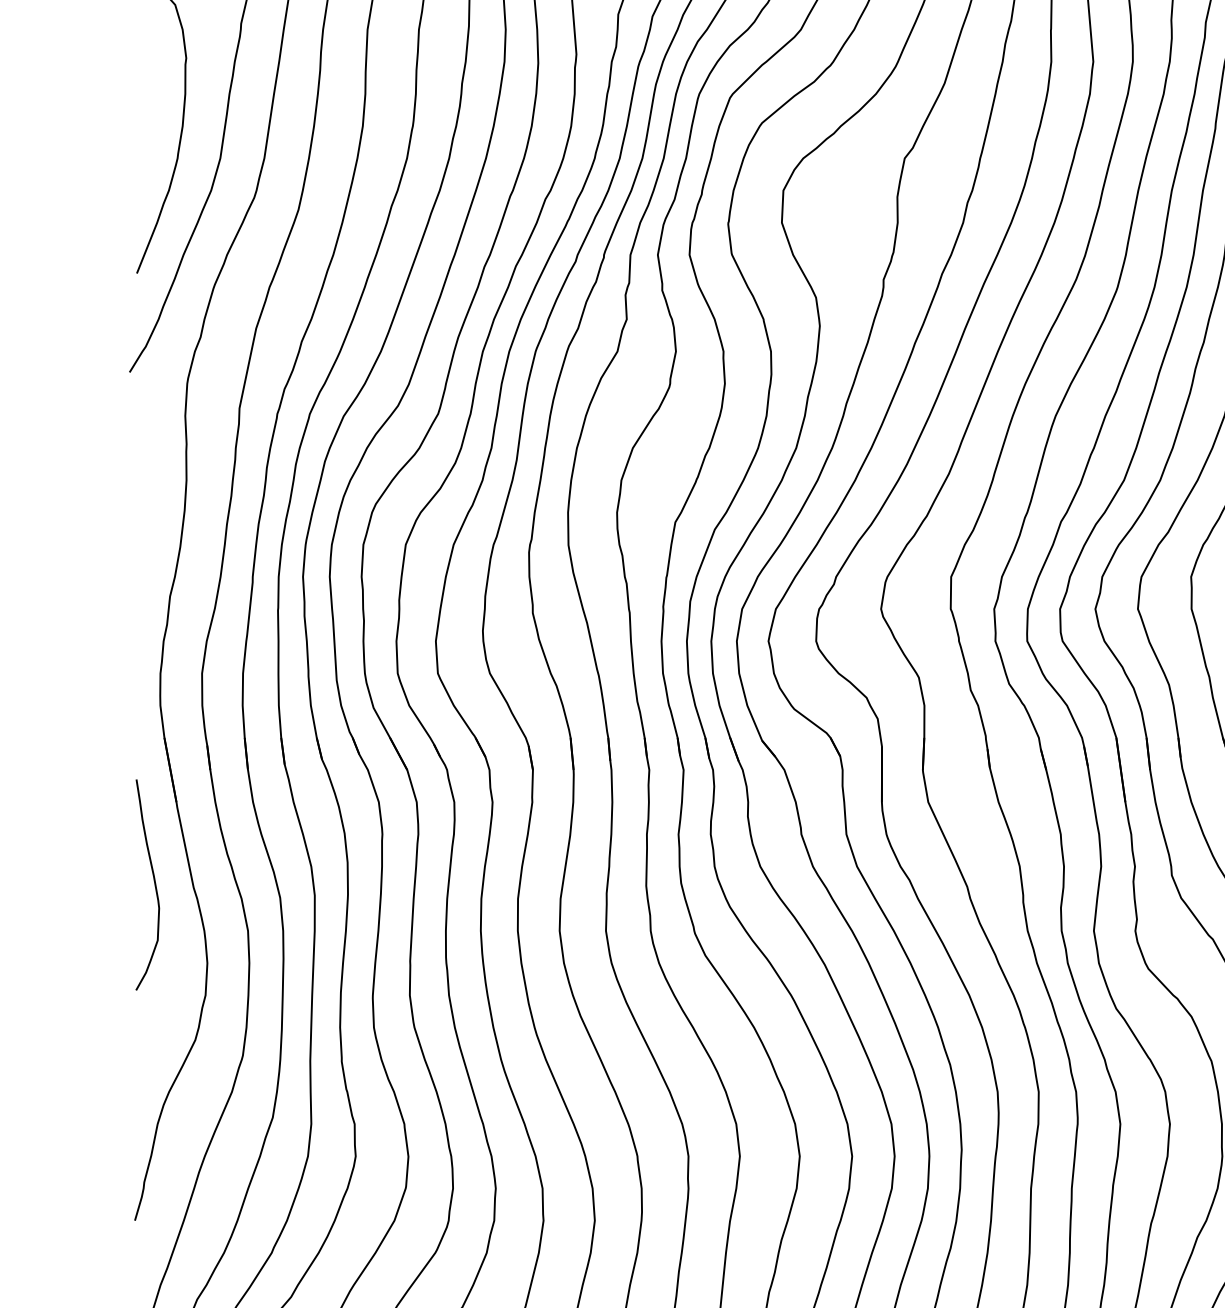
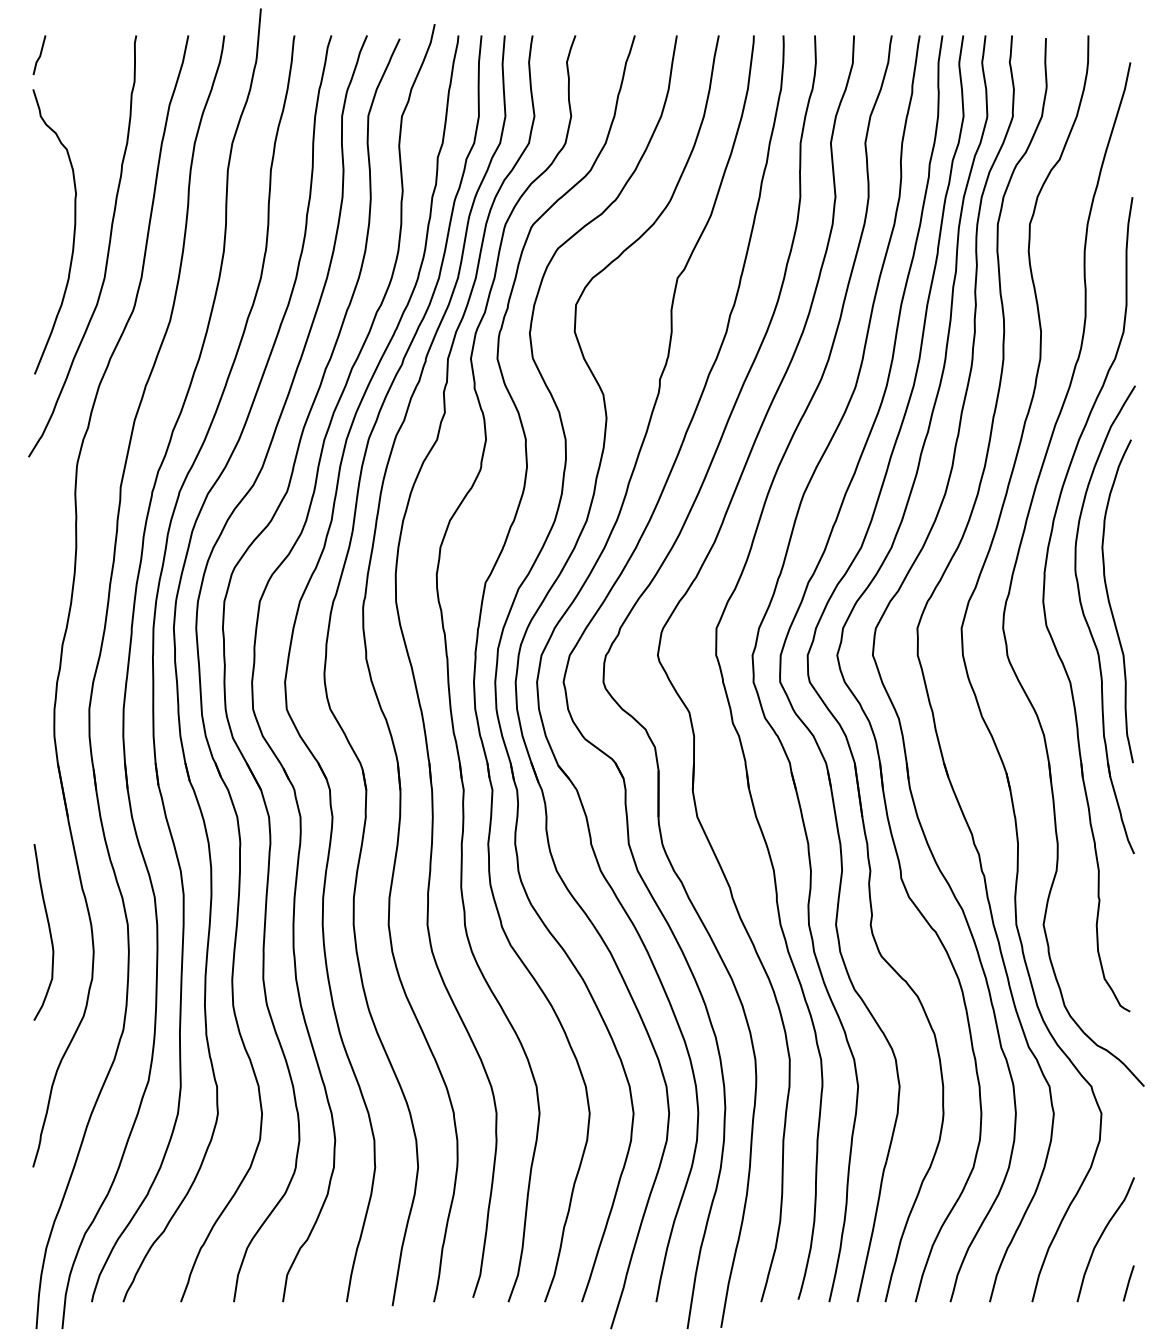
curve: (153, 881) -> (48, 929), moved

